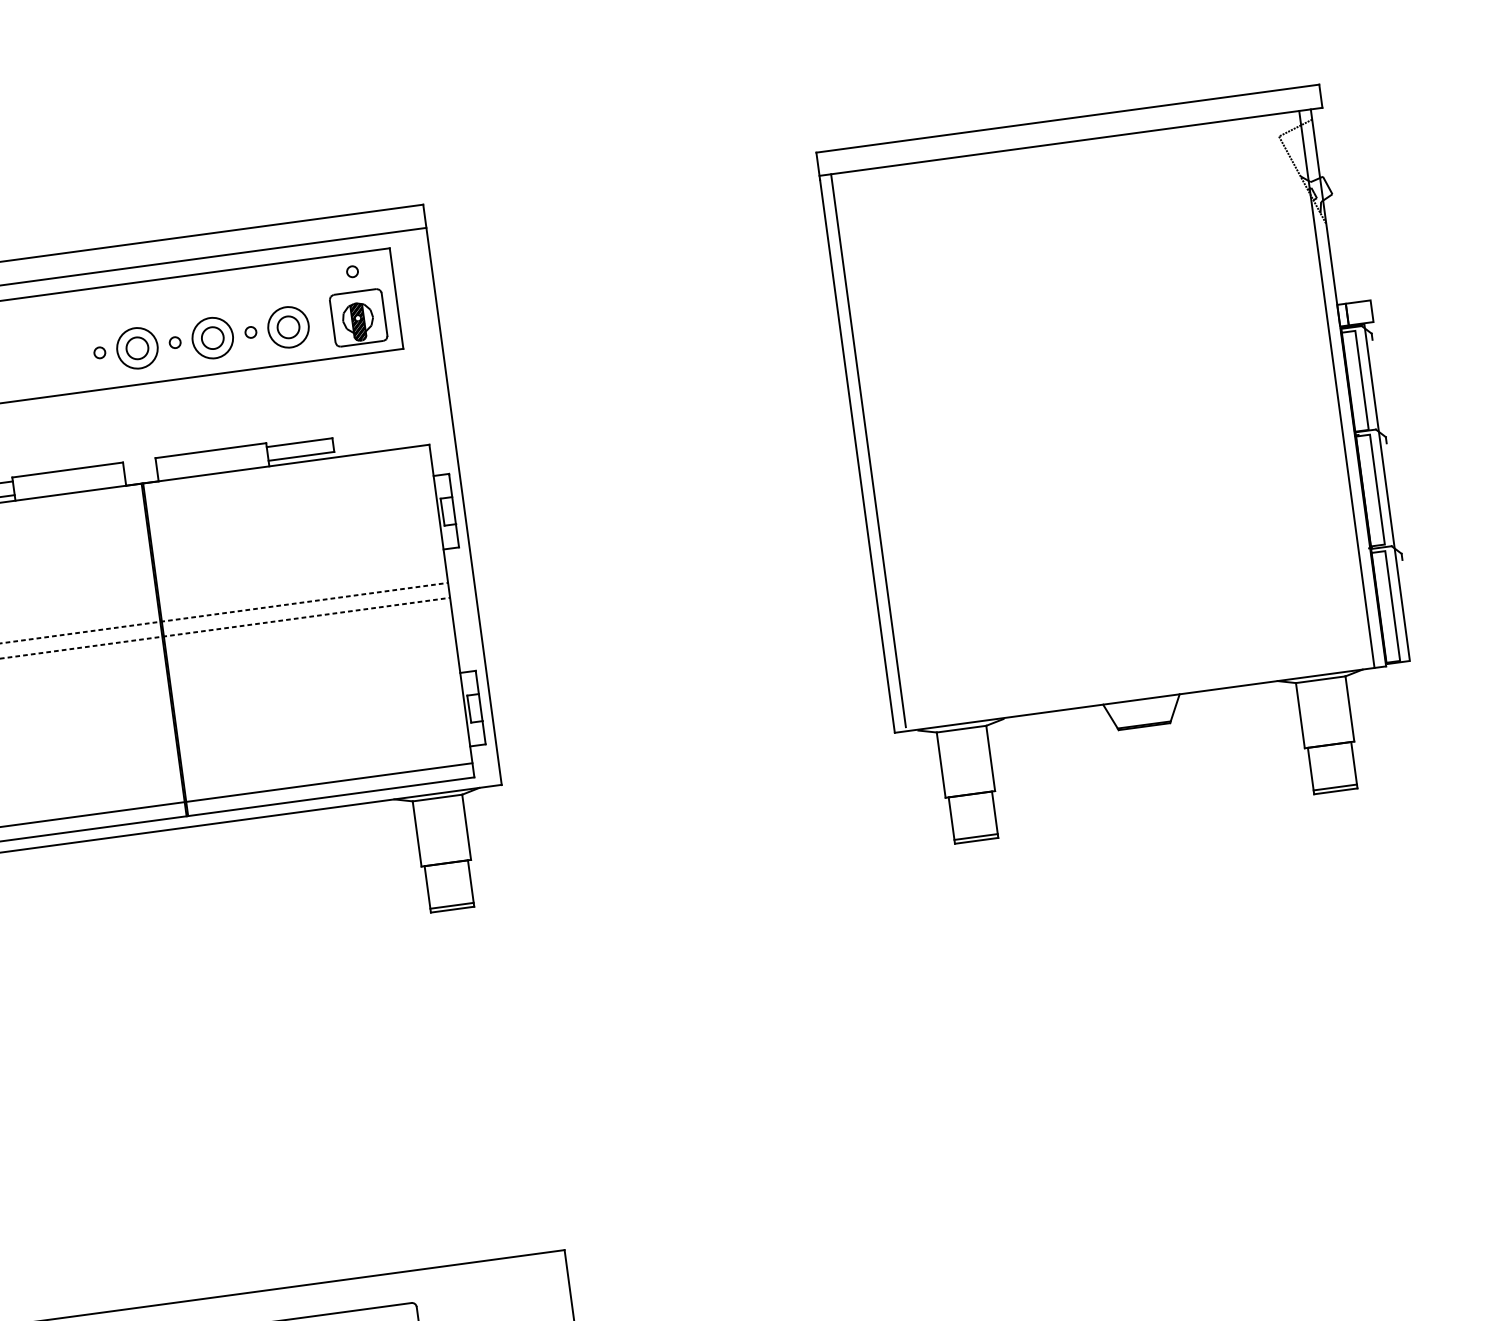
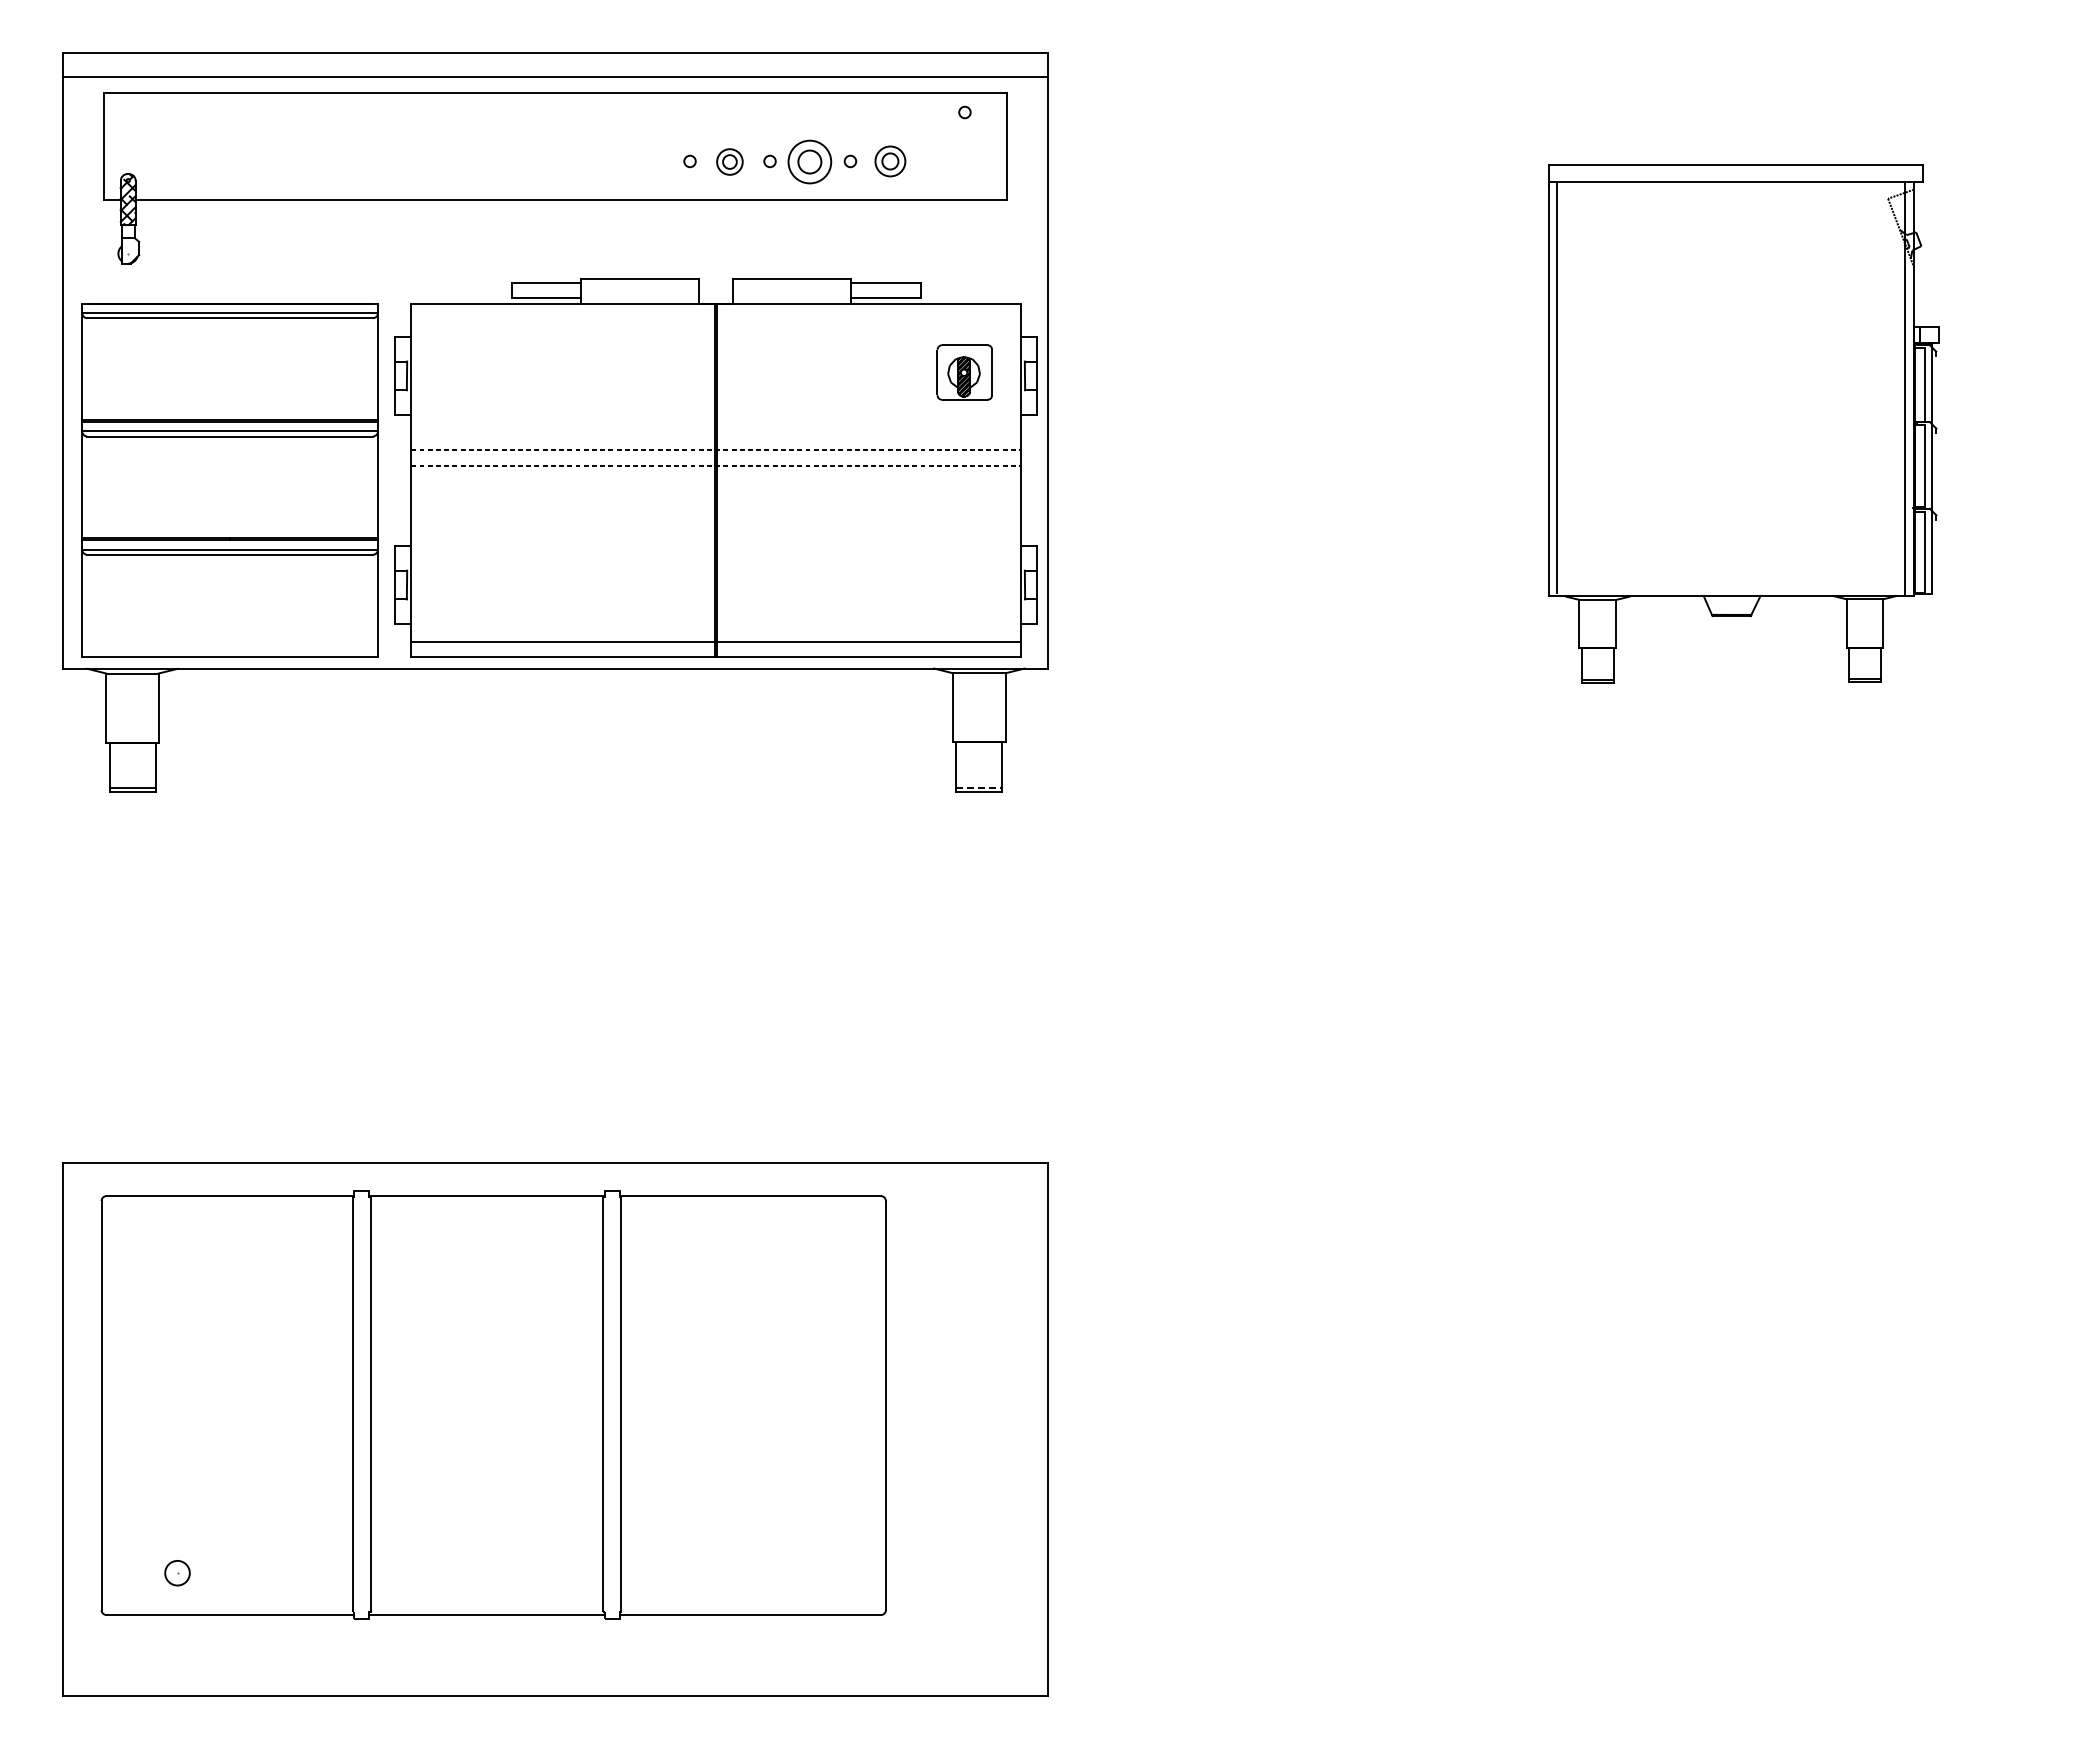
part: (358, 317) -> (964, 372), moved
part: (288, 327) -> (890, 161), size x0.7
part: (137, 347) -> (729, 161), size x0.6
part: (1125, 465) -> (1743, 423), size x0.7
line: (452, 905) -> (979, 787), solid -> dashed

